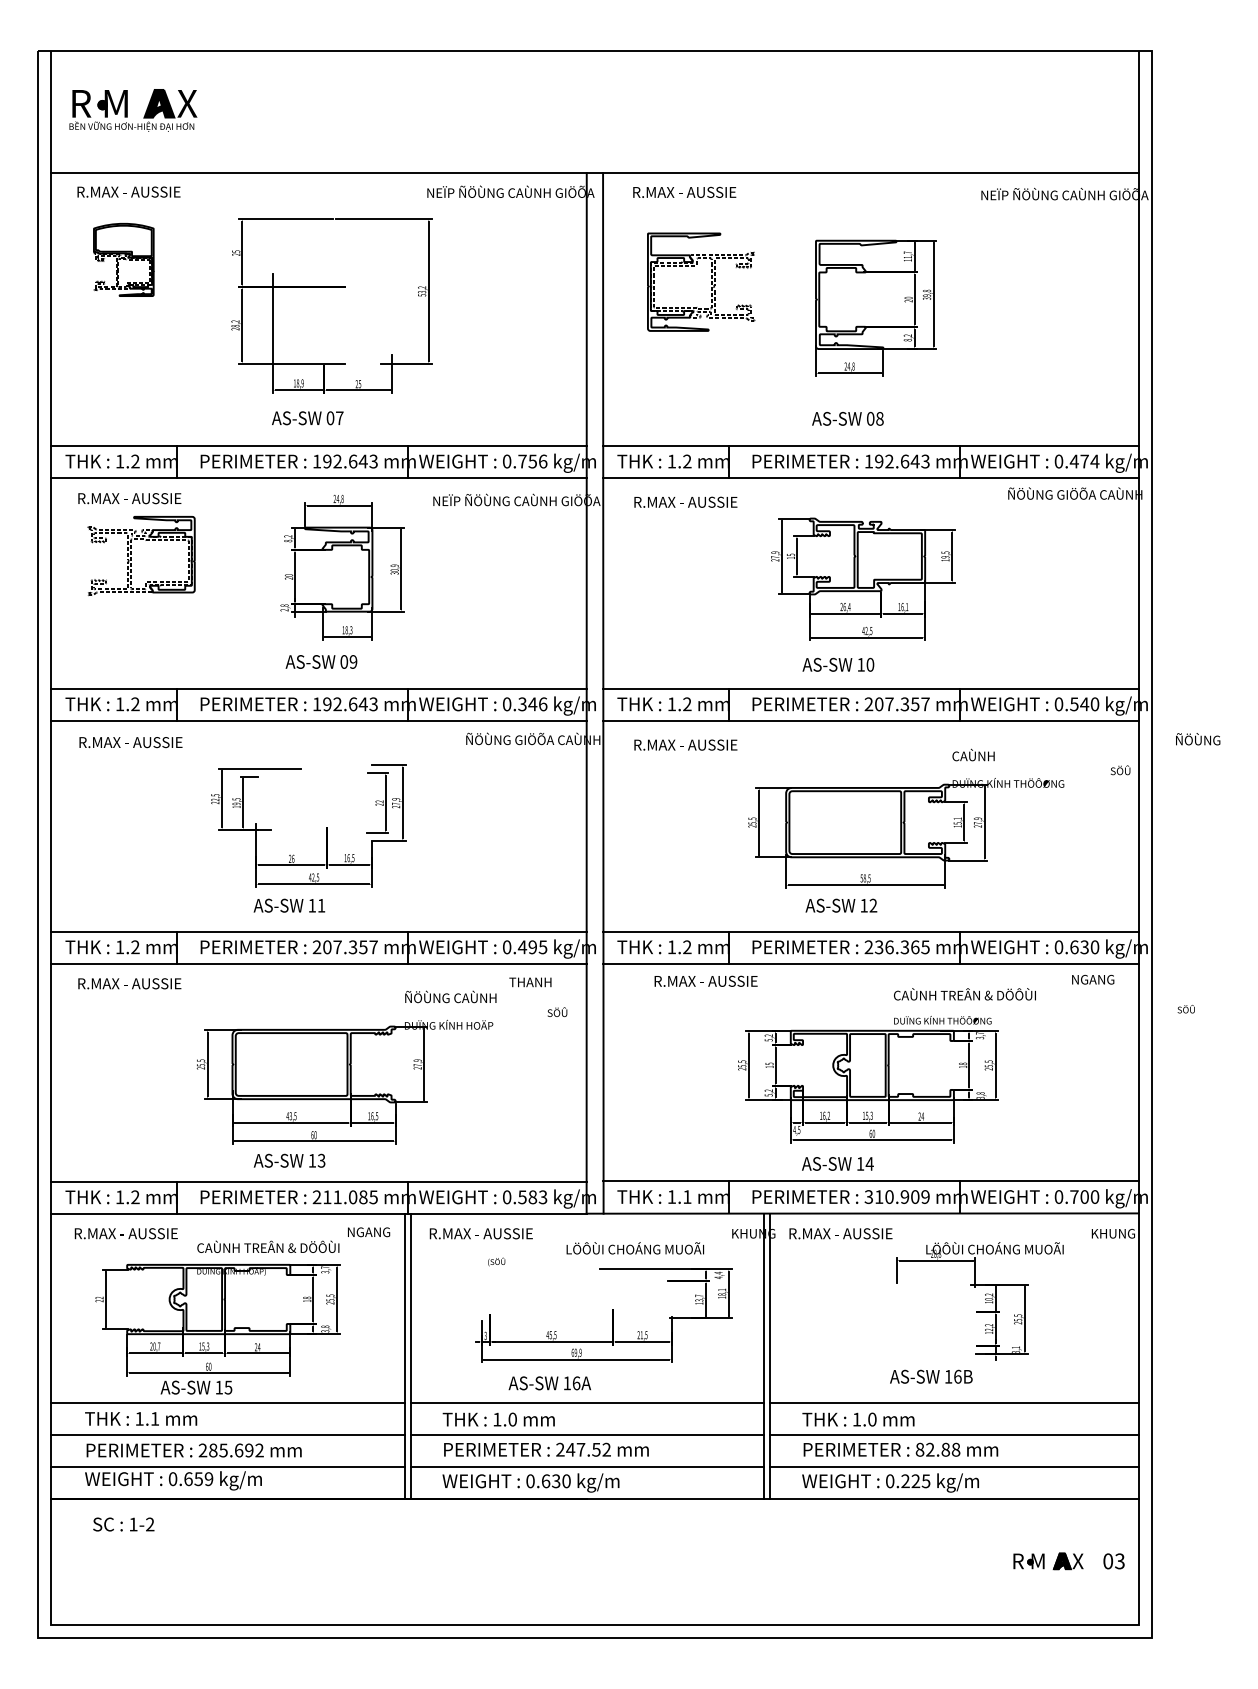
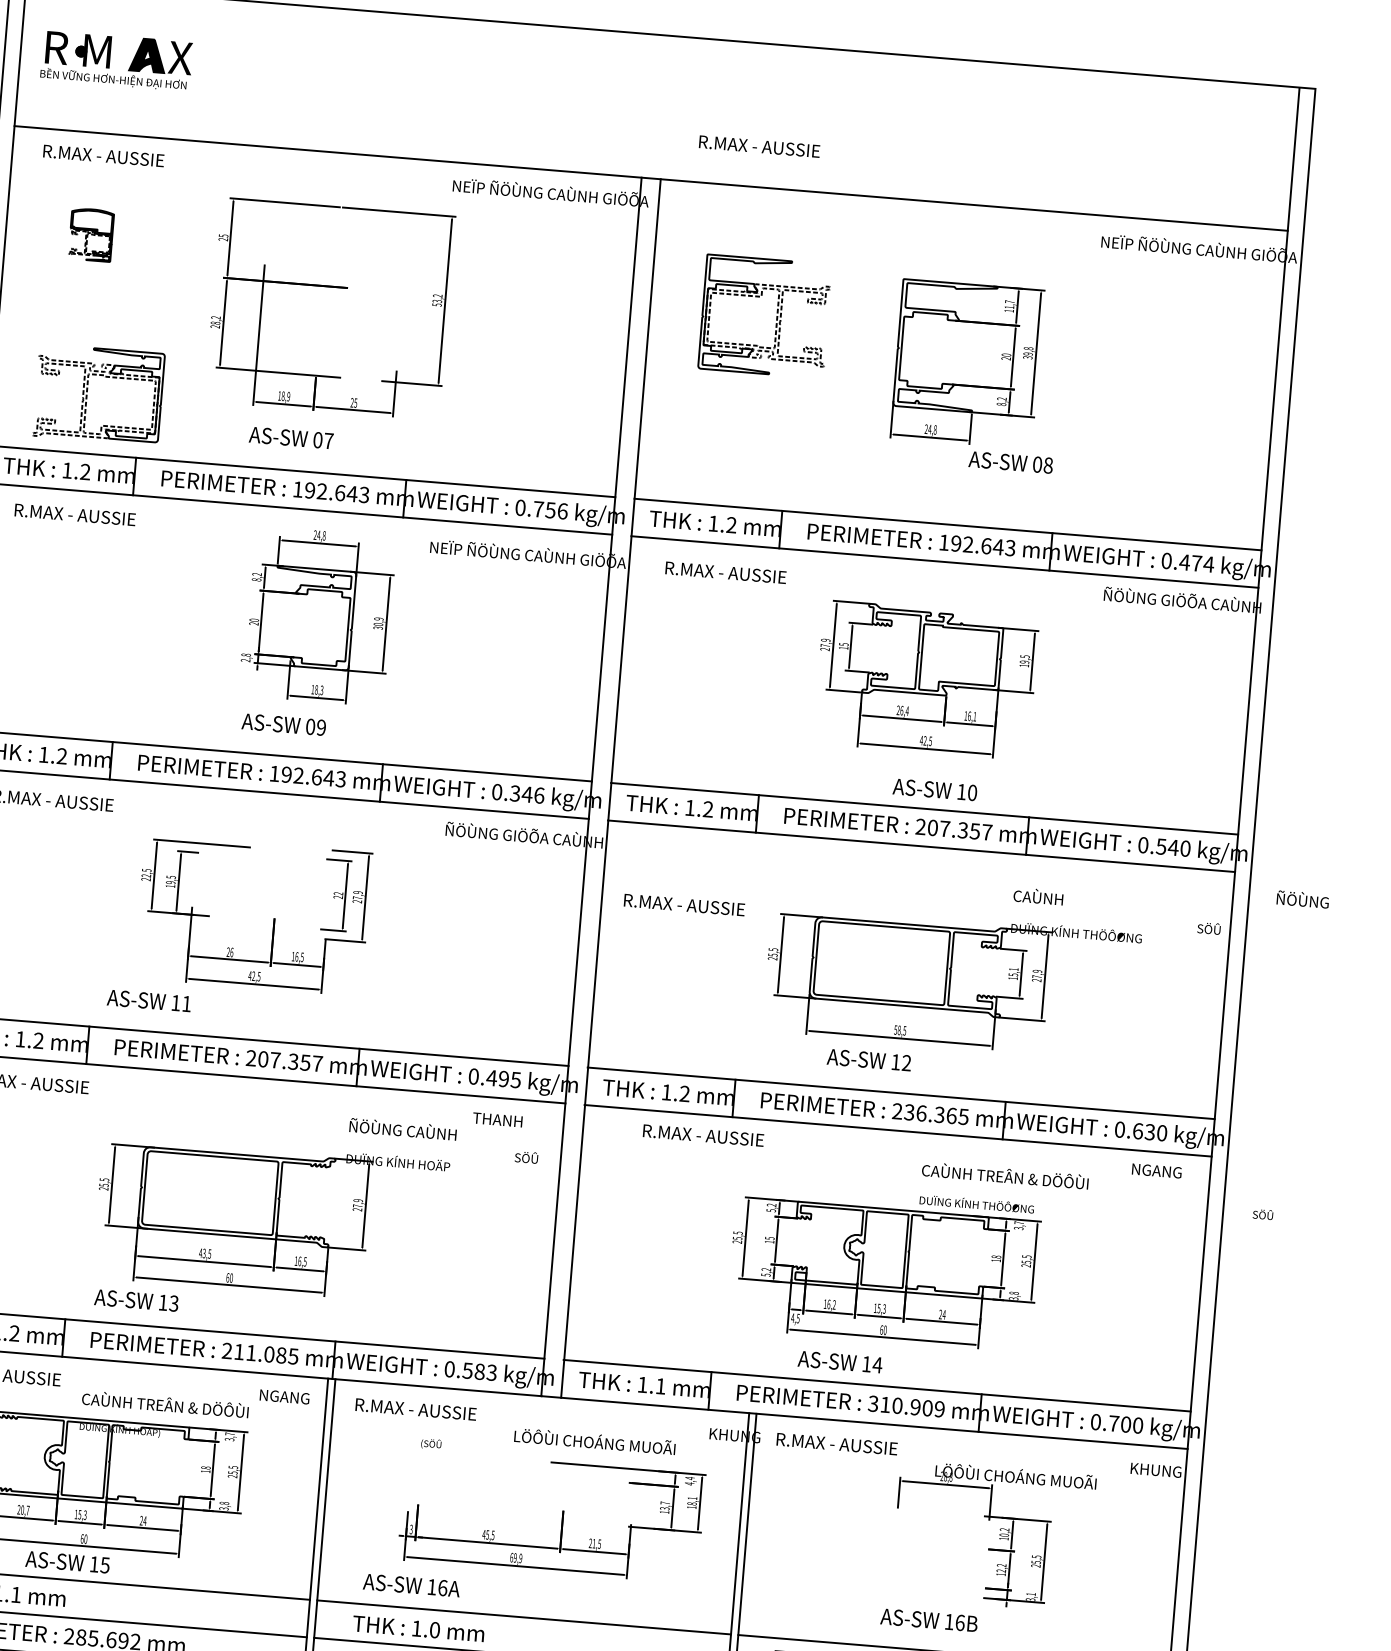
text: (684, 191) -> (759, 145), moved
part: (123, 259) -> (90, 234), size x0.6
text: (847, 418) -> (1010, 462), moved
part: (131, 554) -> (87, 392), moved
text: (838, 664) -> (935, 789), moved
text: (685, 744) -> (684, 904), moved
text: (289, 905) -> (149, 1000), moved
text: (289, 1160) -> (136, 1300), moved
text: (549, 1383) -> (411, 1585), moved

